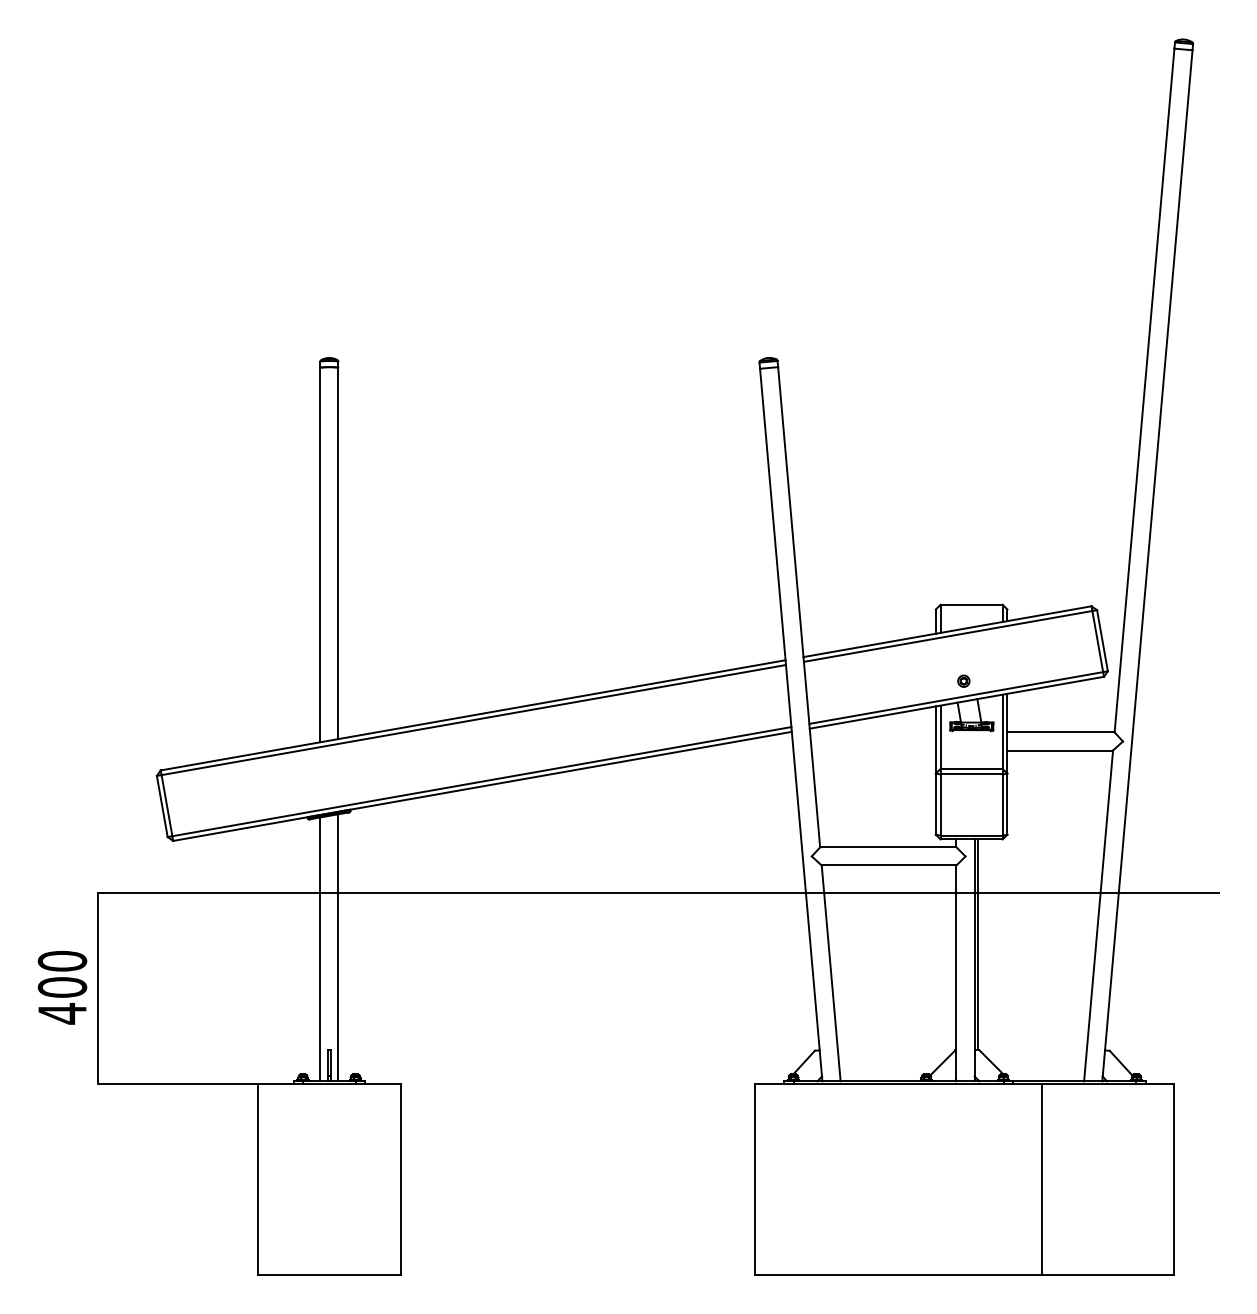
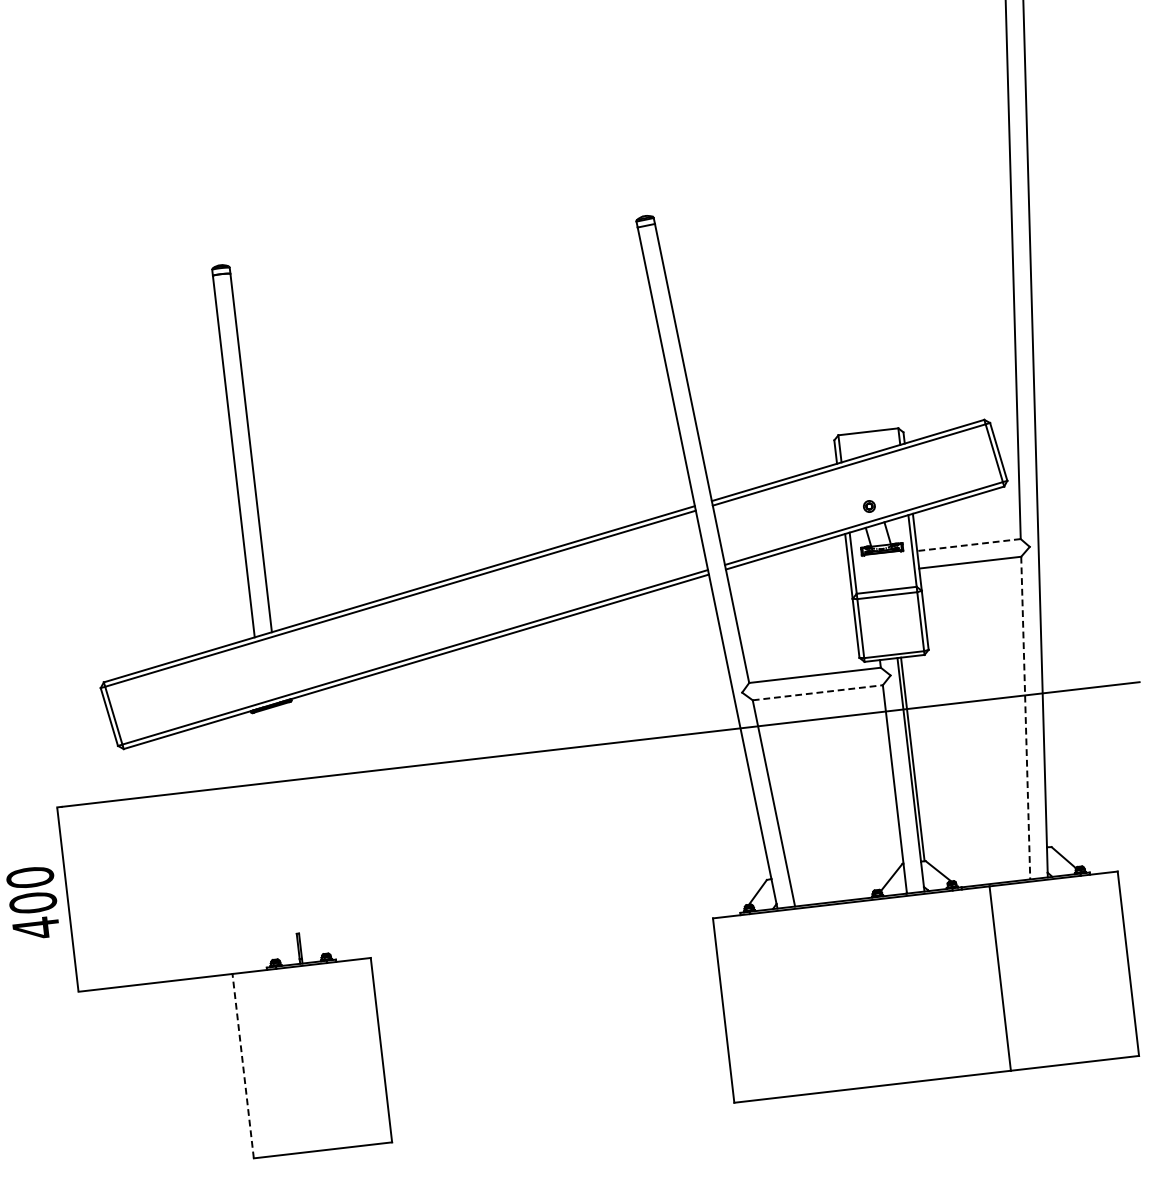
line: (1061, 732) -> (969, 545), solid -> dashed
line: (889, 865) -> (818, 692), solid -> dashed
line: (1098, 916) -> (1025, 718), solid -> dashed
line: (338, 947) -> (295, 833), removed
line: (320, 949) -> (278, 837), removed
line: (257, 1178) -> (242, 1065), solid -> dashed

